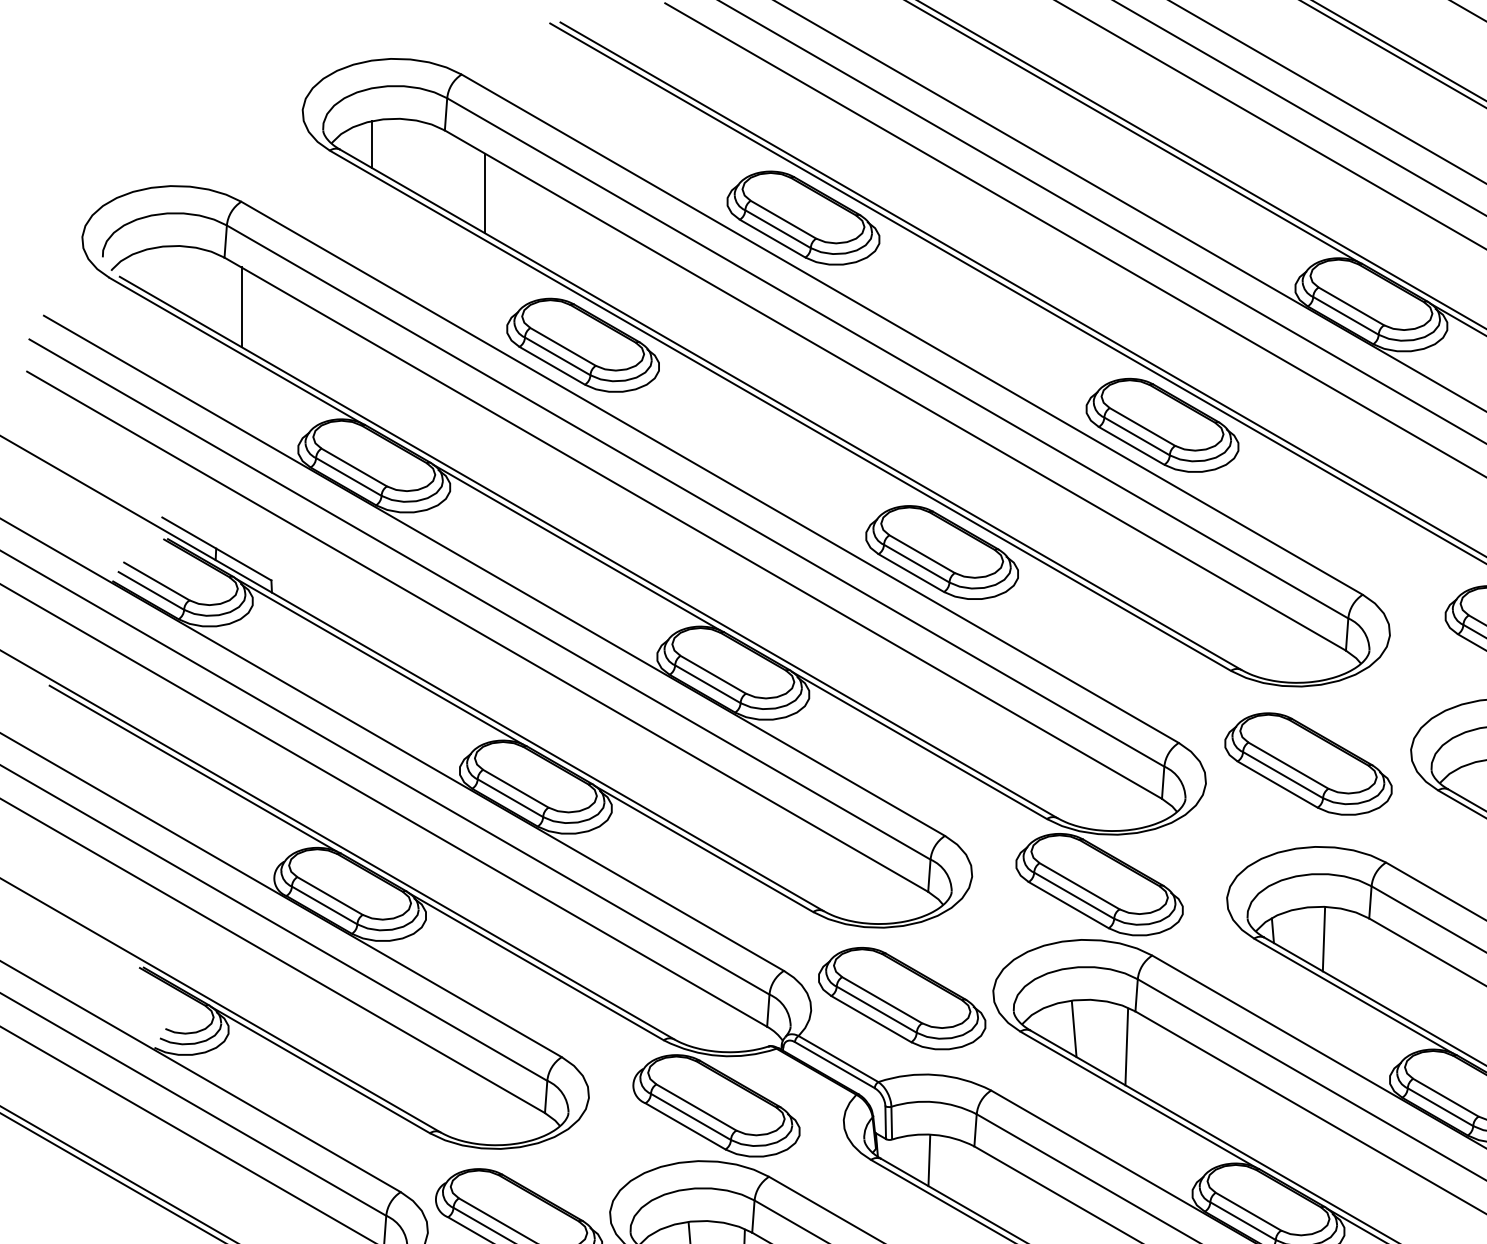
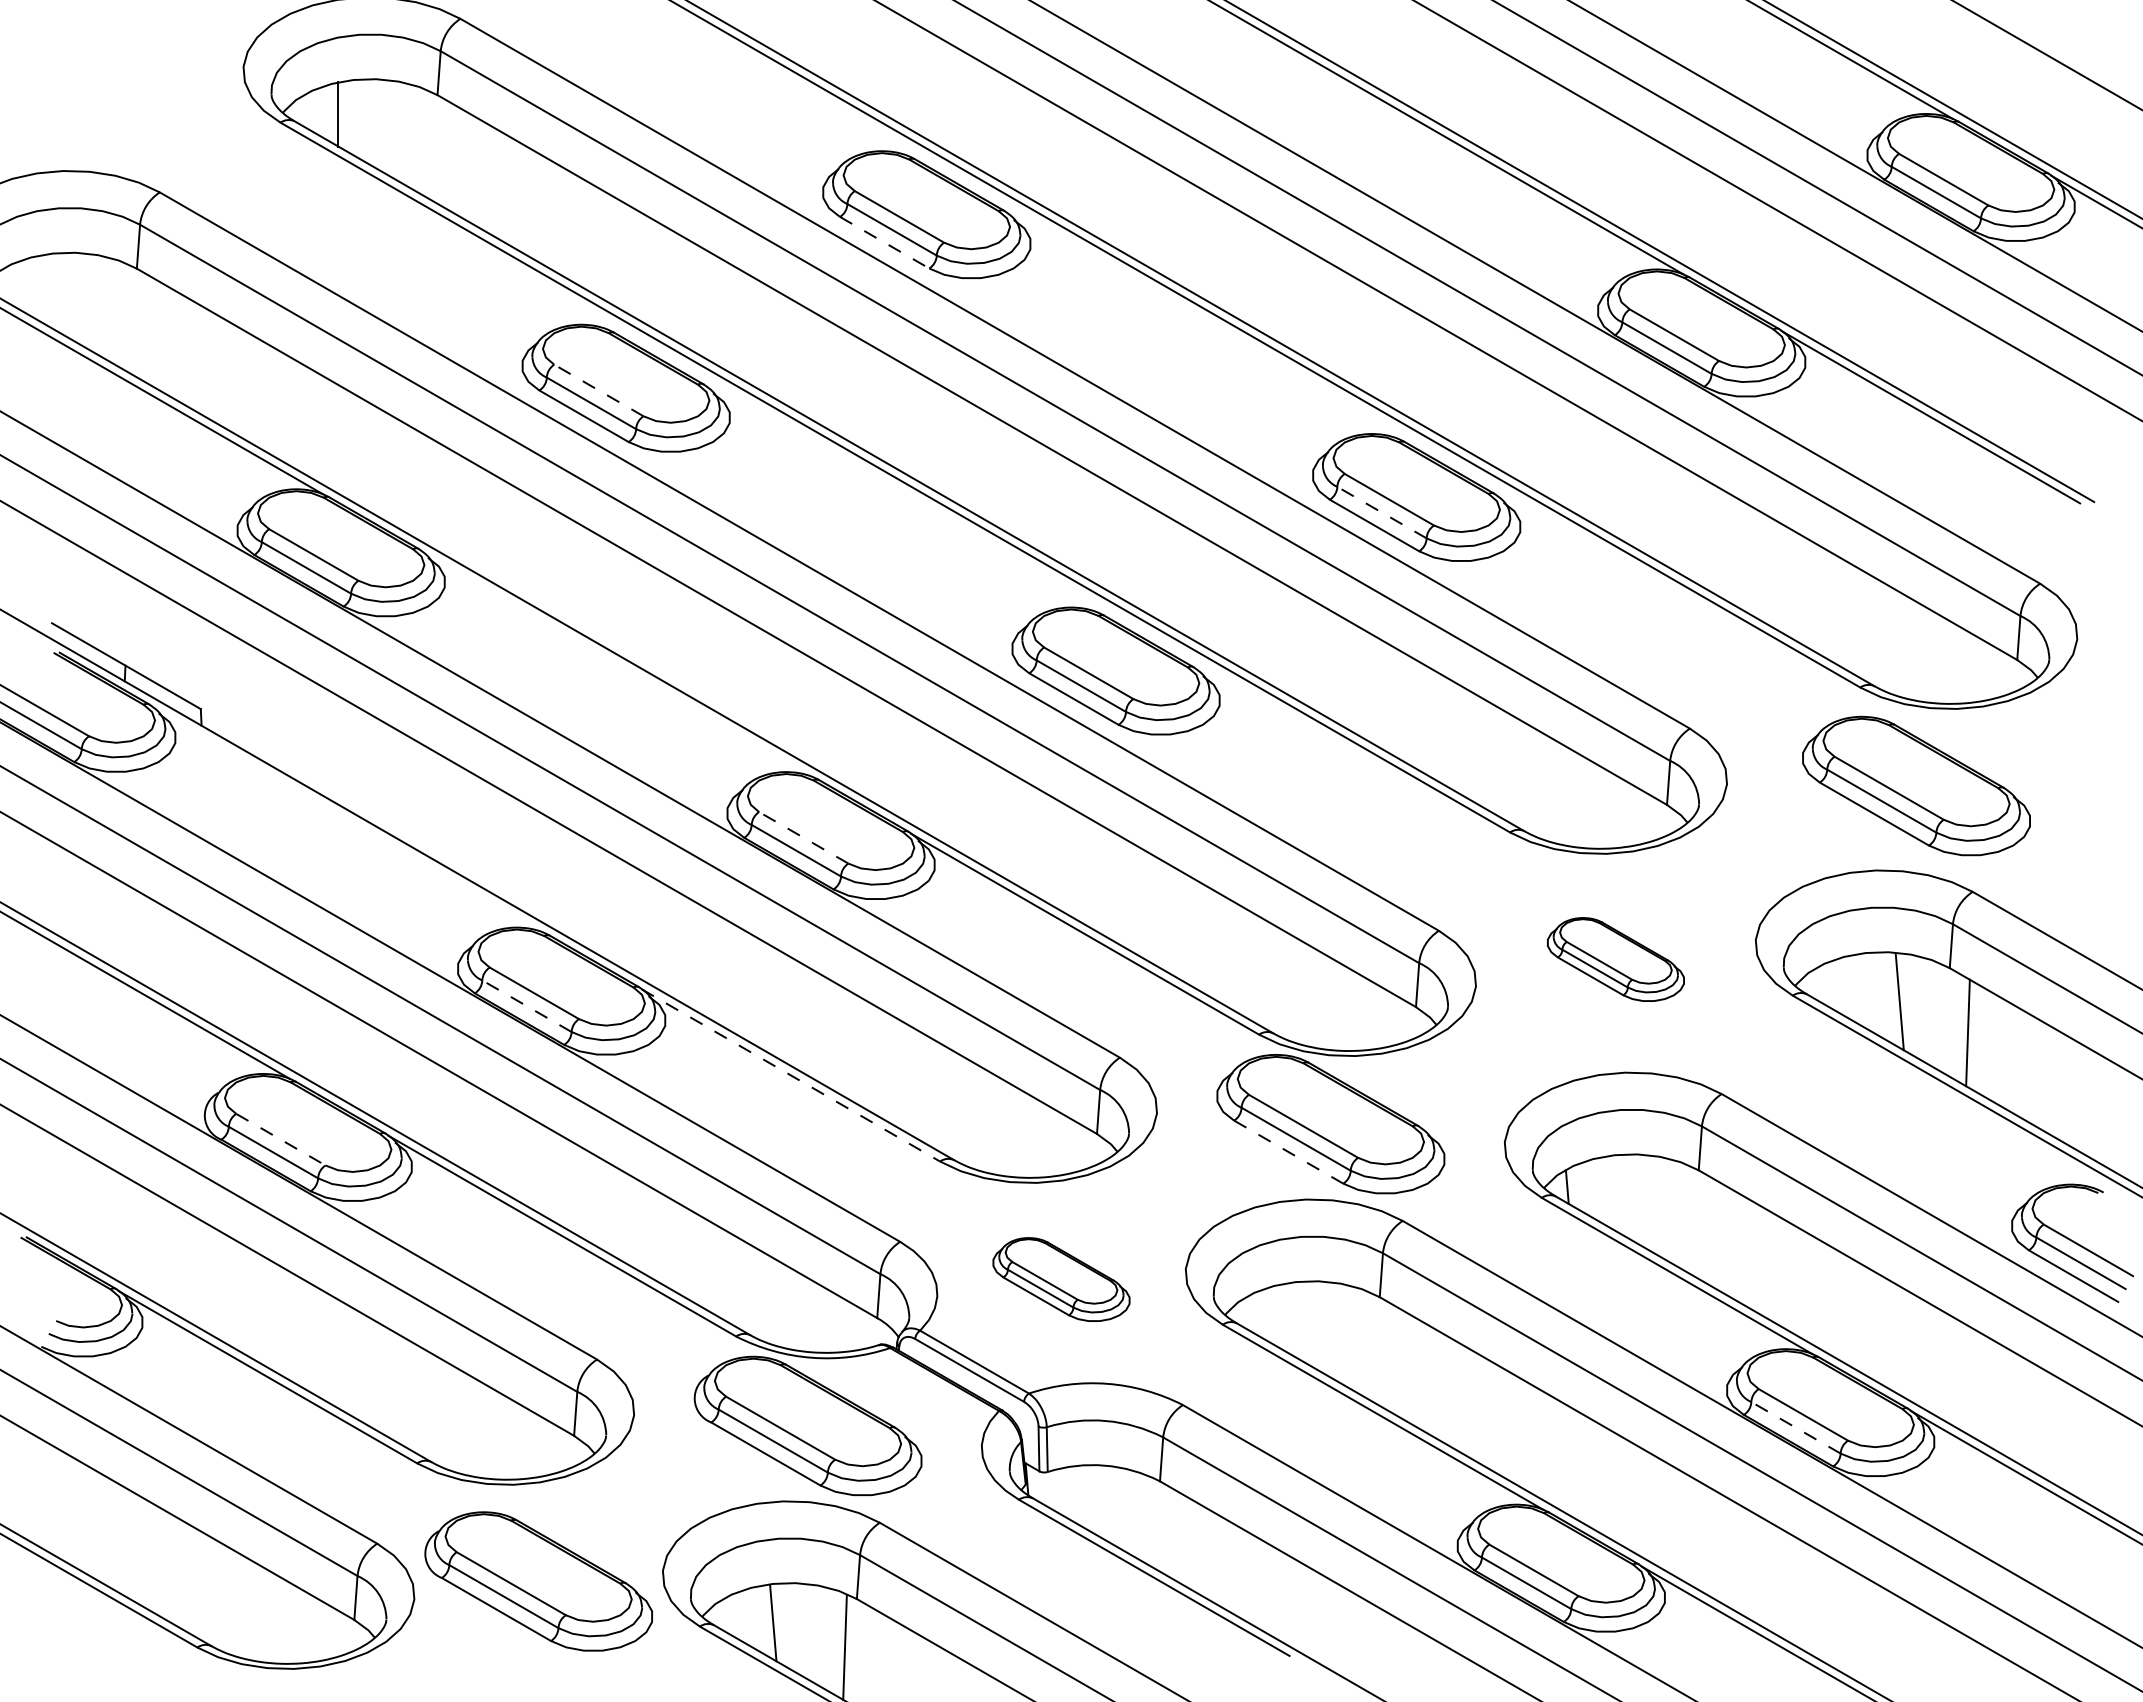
line: (484, 193) -> (491, 180), removed
line: (772, 238) -> (884, 242), solid -> dashed
line: (241, 307) -> (160, 336), removed
line: (562, 346) -> (598, 390), solid -> dashed
line: (1137, 436) -> (1382, 512), solid -> dashed
line: (576, 547) -> (616, 663), removed
line: (378, 661) -> (347, 819), removed
line: (713, 674) -> (803, 837), solid -> dashed
part: (1308, 763) -> (1615, 959), size x0.6
line: (510, 798) -> (526, 1006), solid -> dashed
line: (704, 848) -> (791, 1075), solid -> dashed
line: (329, 895) -> (280, 1139), solid -> dashed
line: (1069, 905) -> (1289, 1152), solid -> dashed
line: (1323, 939) -> (1636, 1198), removed
part: (902, 998) -> (1061, 1279), size x0.6
line: (1074, 1029) -> (1296, 1321), removed
line: (1126, 1046) -> (1367, 1345), removed
line: (1440, 1106) -> (1796, 1427), solid -> dashed
line: (929, 1160) -> (1098, 1500), removed

